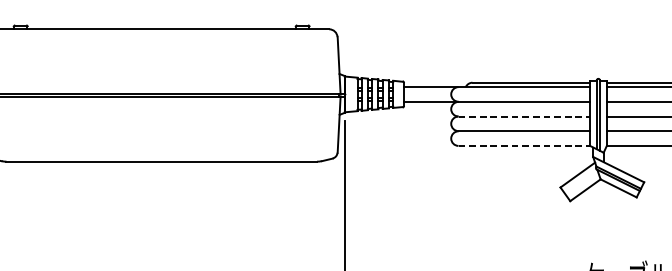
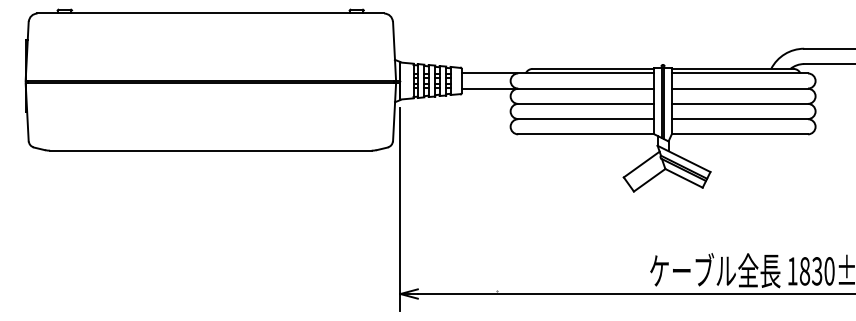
line: (524, 116) -> (586, 103), dashed -> solid
line: (524, 146) -> (586, 134), dashed -> solid

